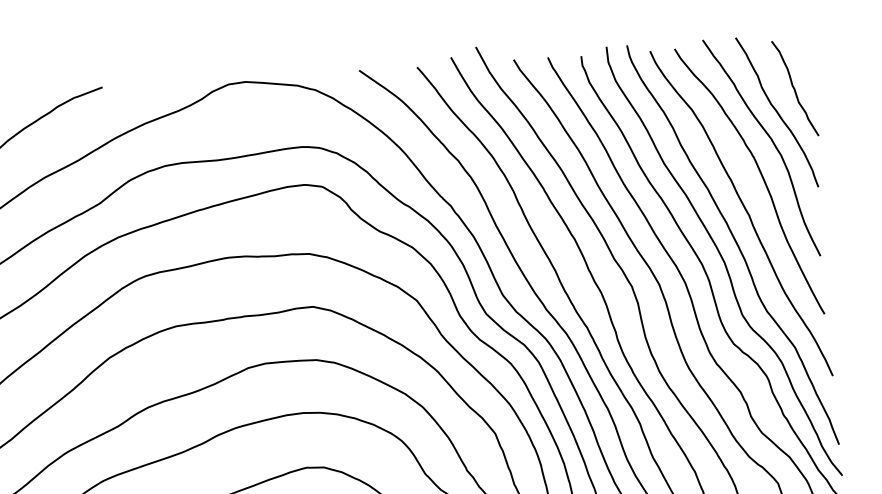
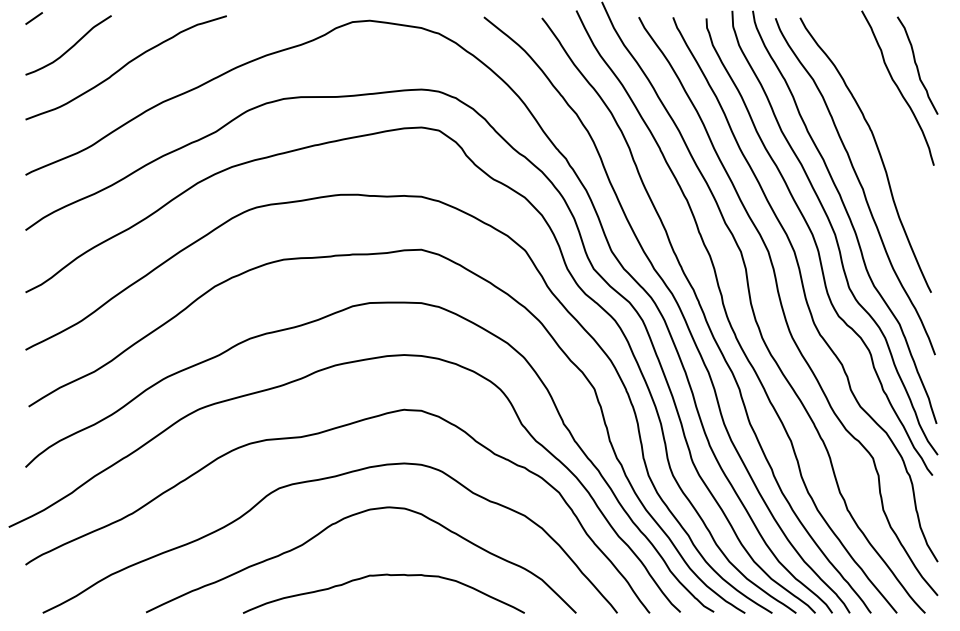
curve: (771, 142) -> (890, 117), removed

